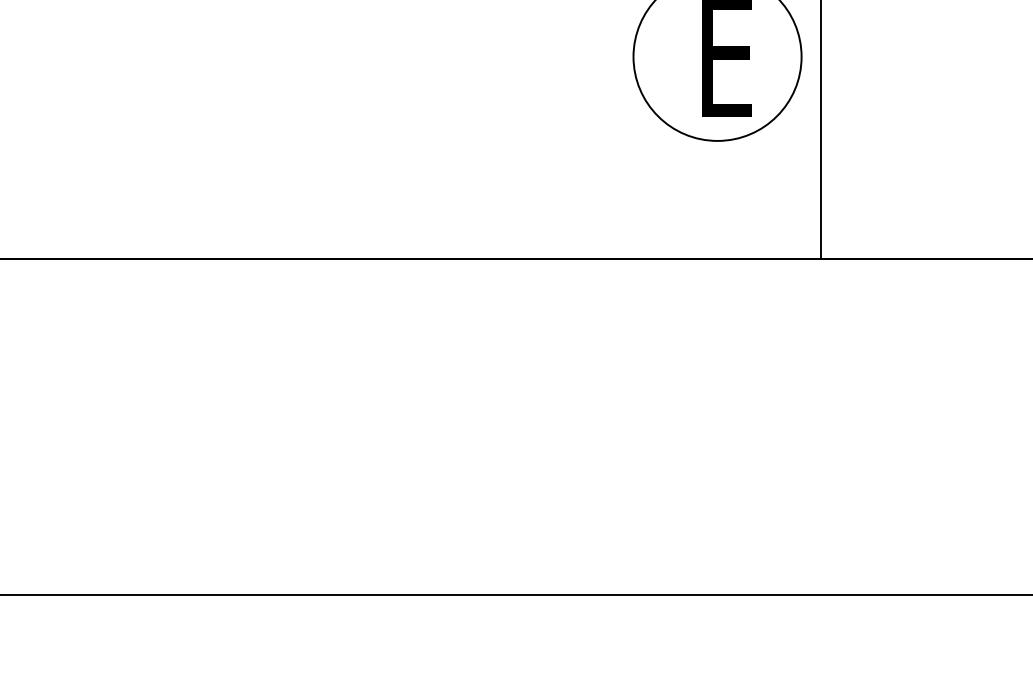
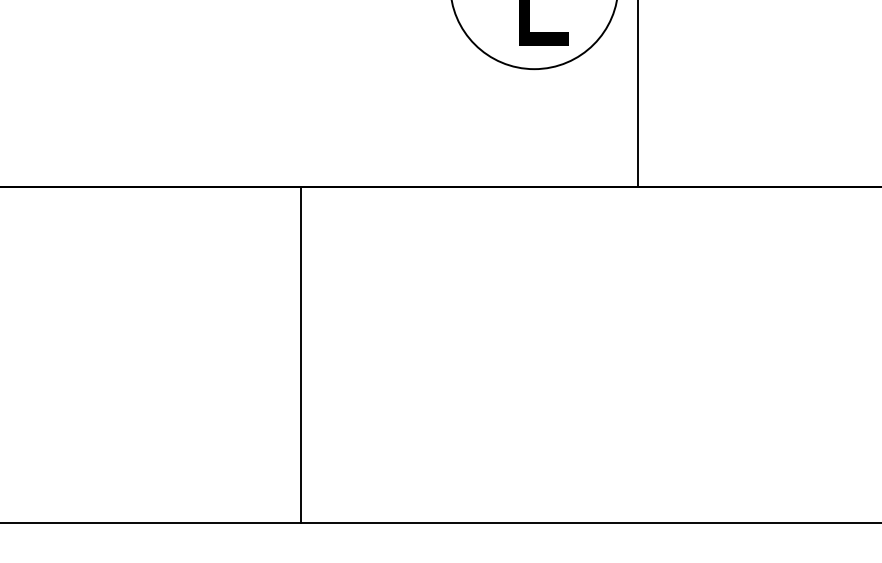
line: (484, 426) -> (301, 354), added

